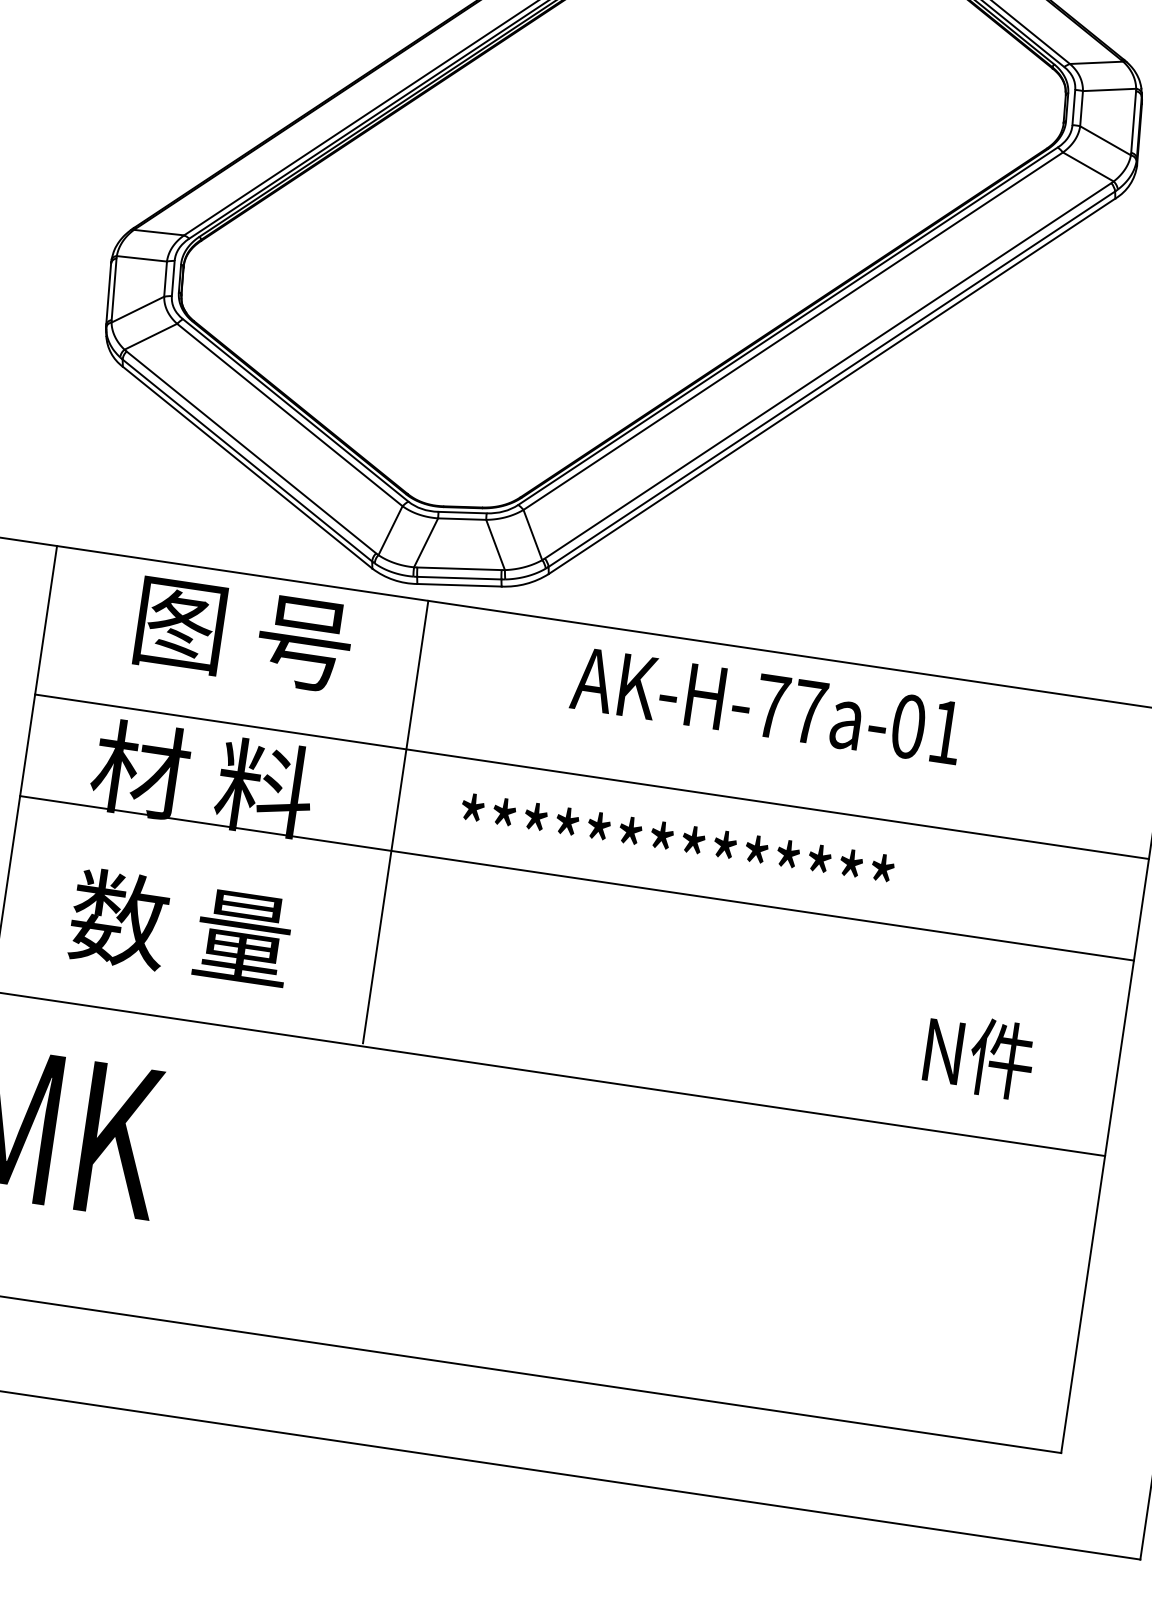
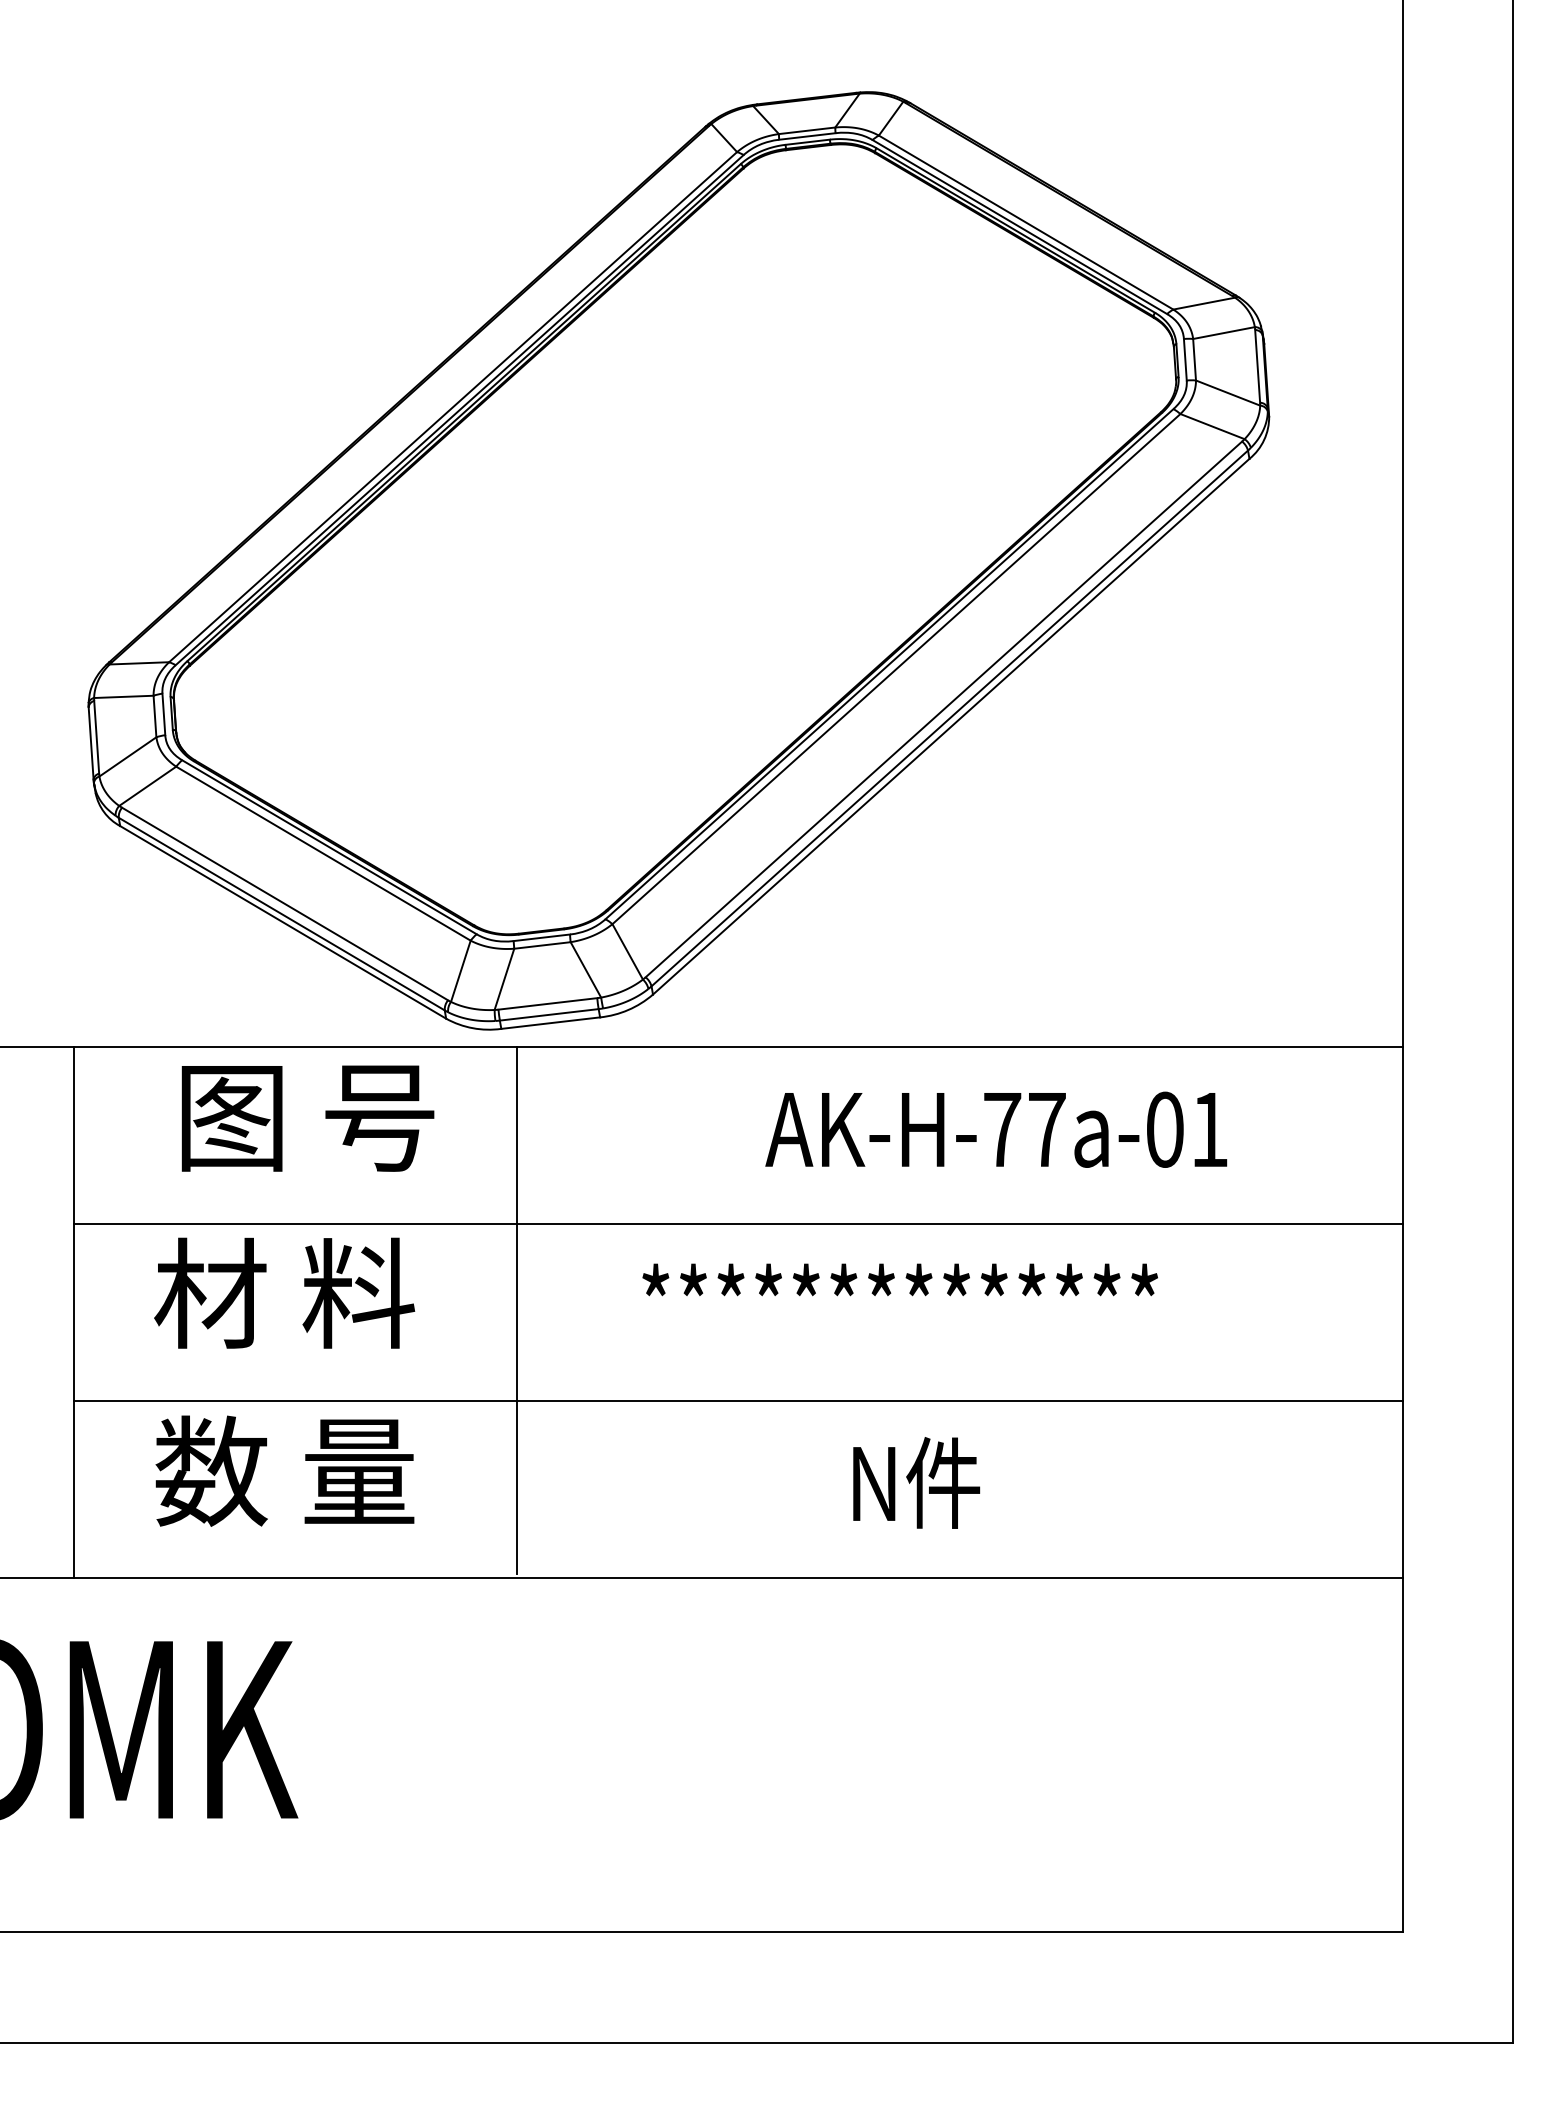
text: (767, 705) -> (996, 1129), moved
text: (677, 837) -> (899, 1279), moved
line: (577, 878) -> (738, 1400), moved
text: (979, 1055) -> (916, 1482), moved

